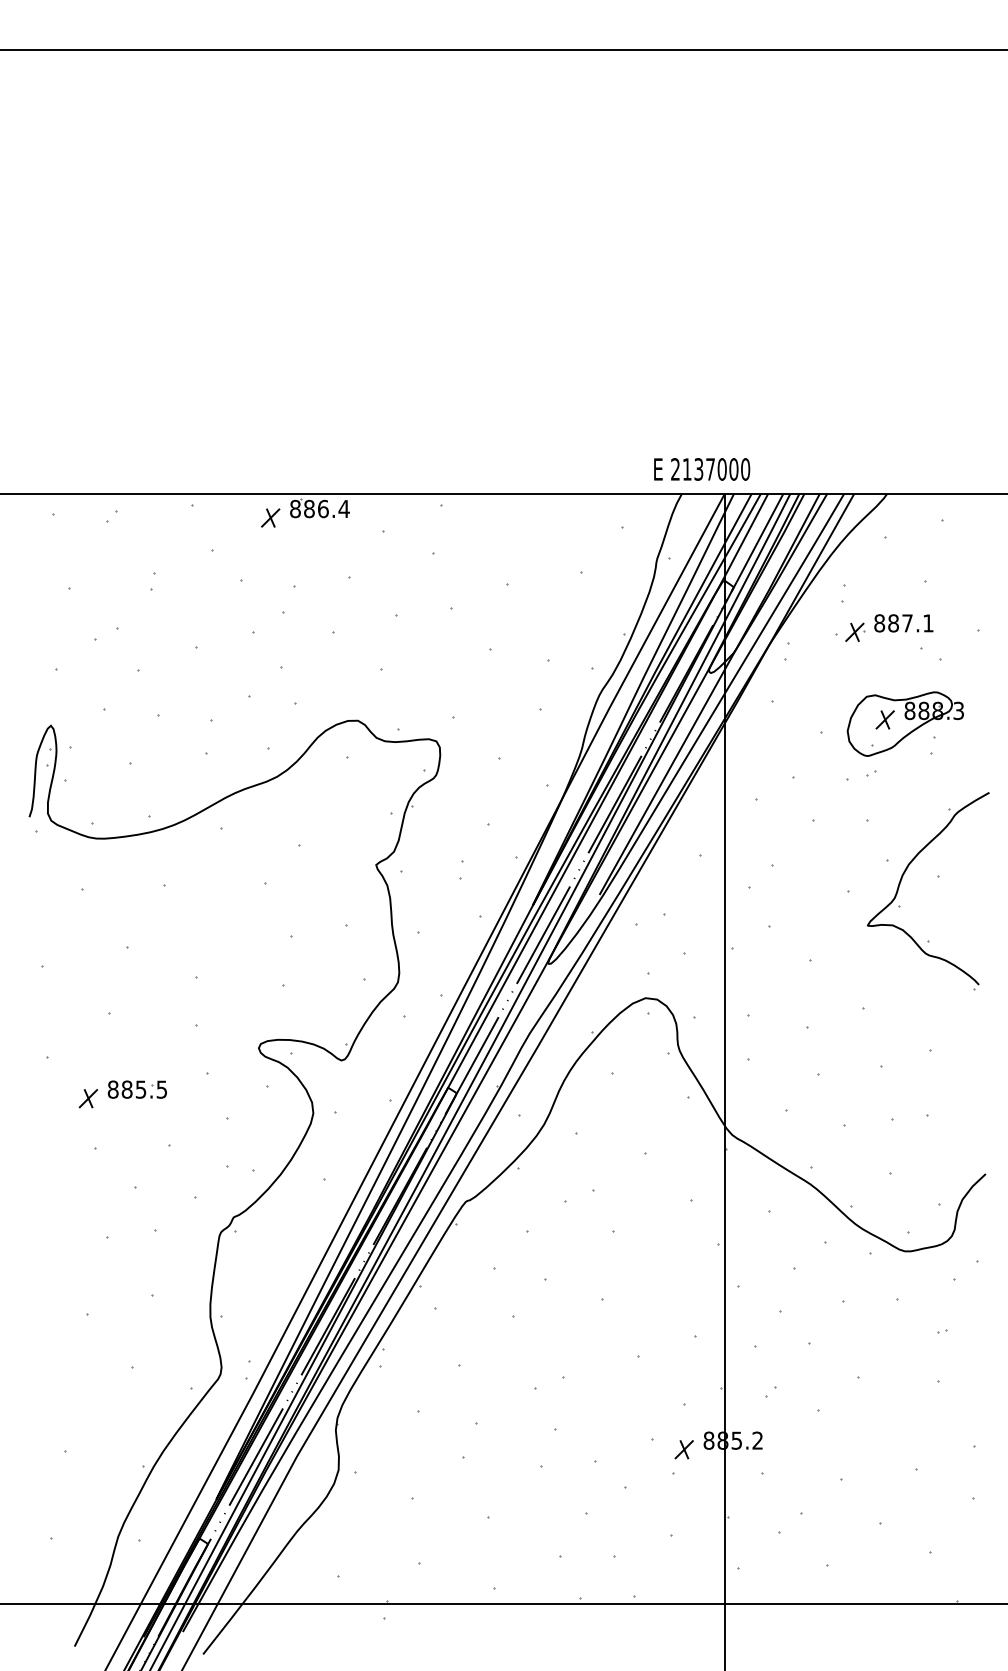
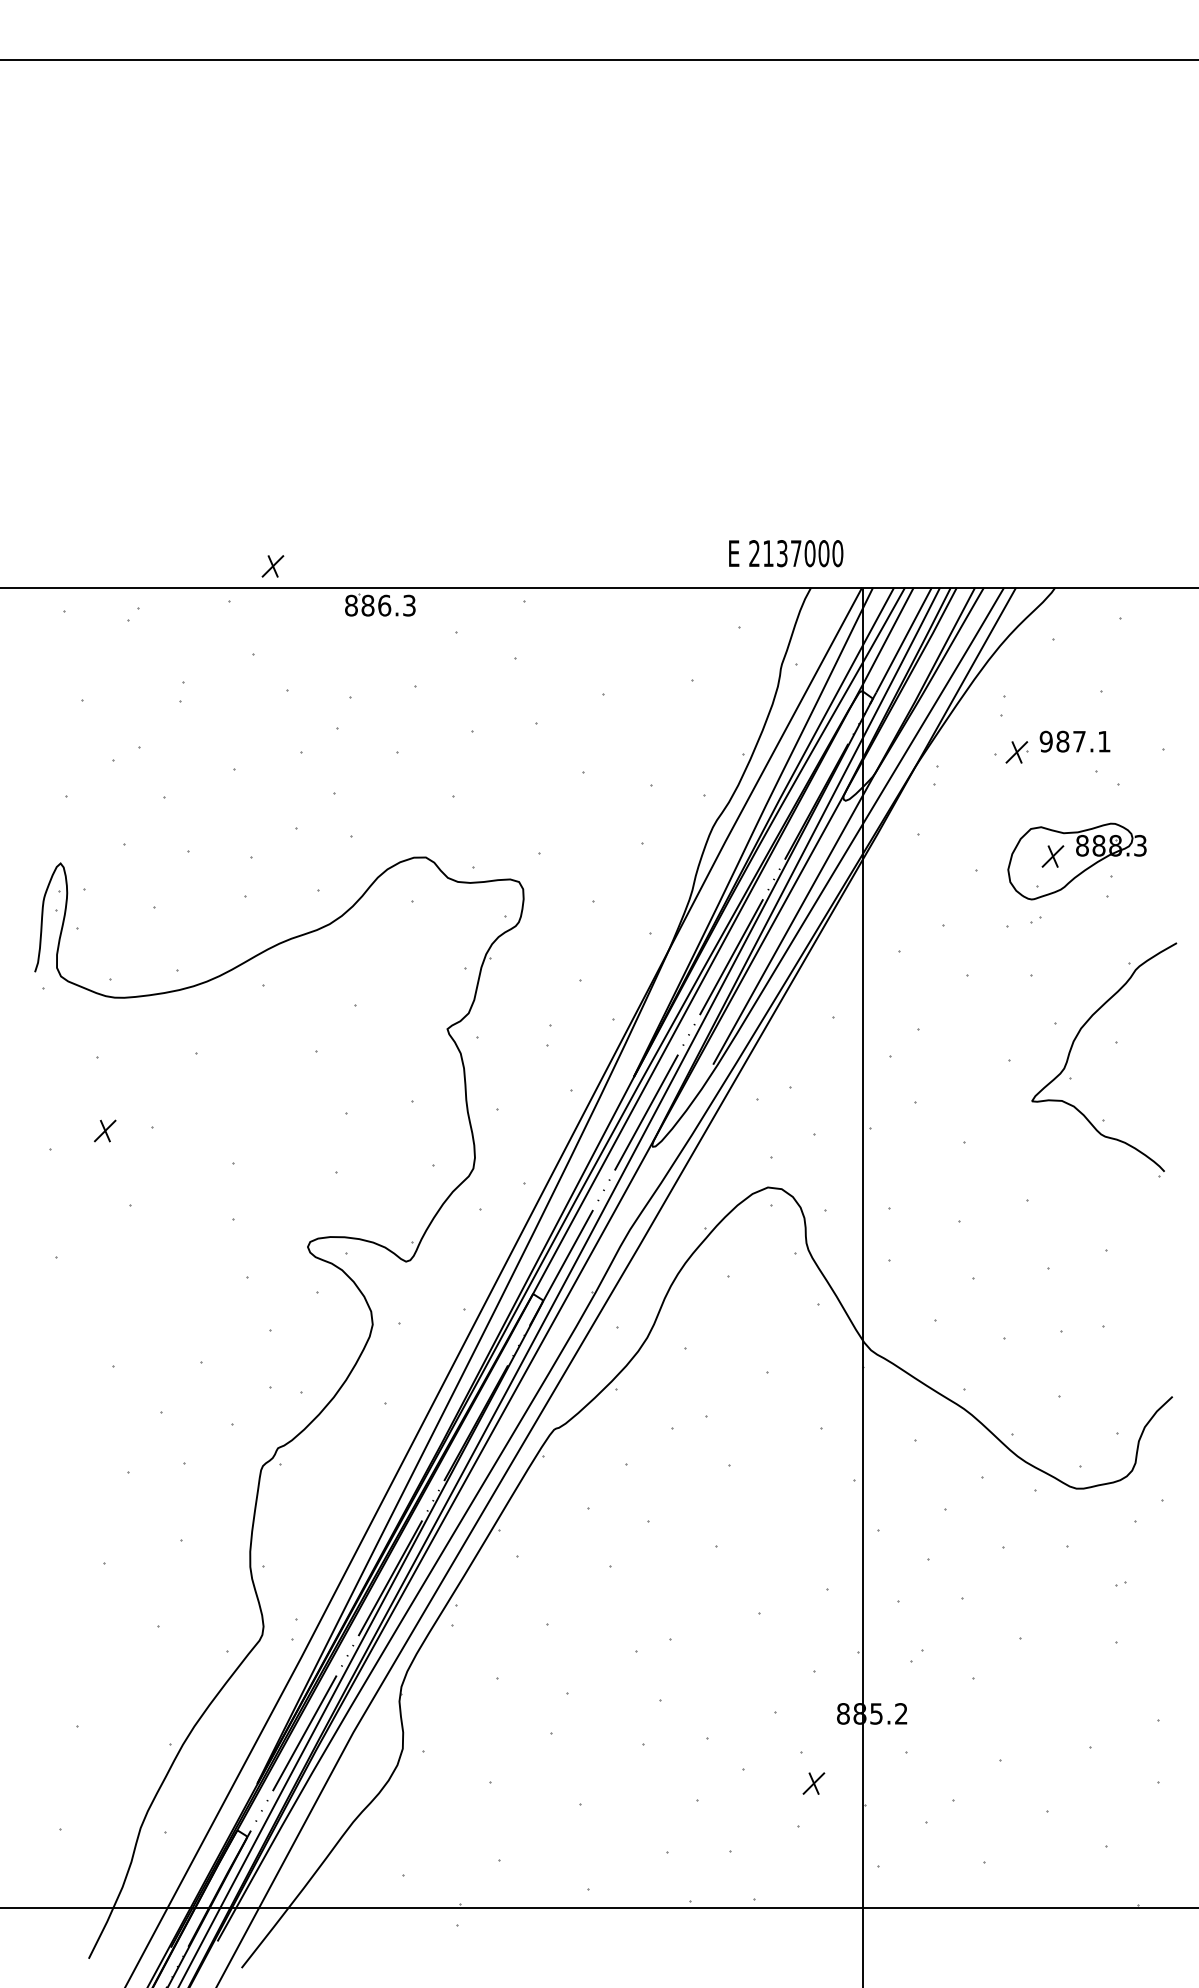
text: (702, 469) -> (786, 553), moved
text: (344, 508) -> (409, 605), 886.4 -> 886.3
part: (270, 518) -> (272, 566), moved
text: (878, 623) -> (1045, 741), 887.1 -> 987.1
part: (137, 1089) -> (163, 1296), removed
part: (88, 1098) -> (105, 1130), moved
part: (683, 1449) -> (813, 1783), moved

